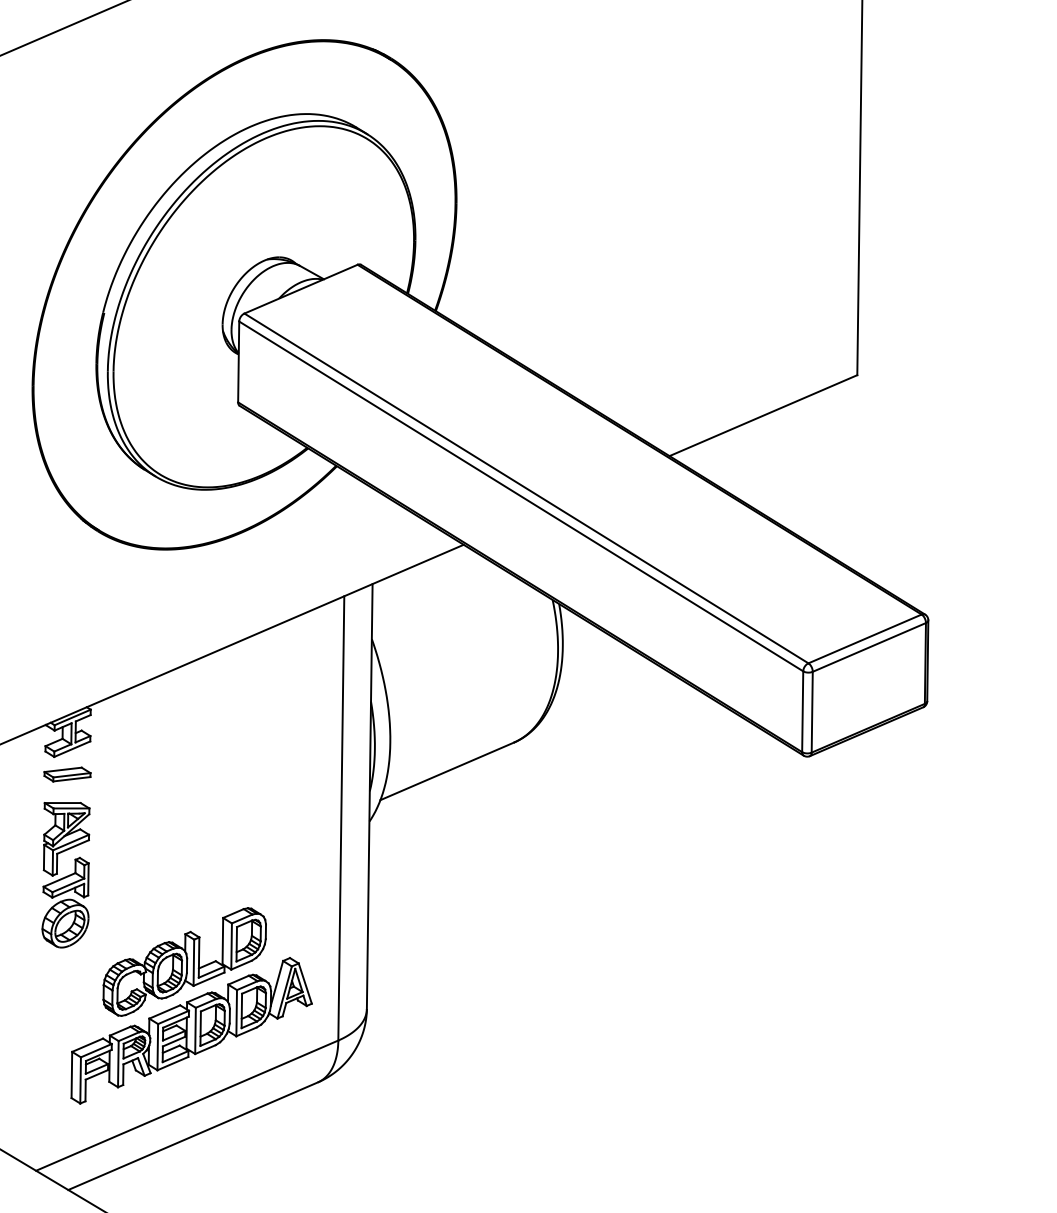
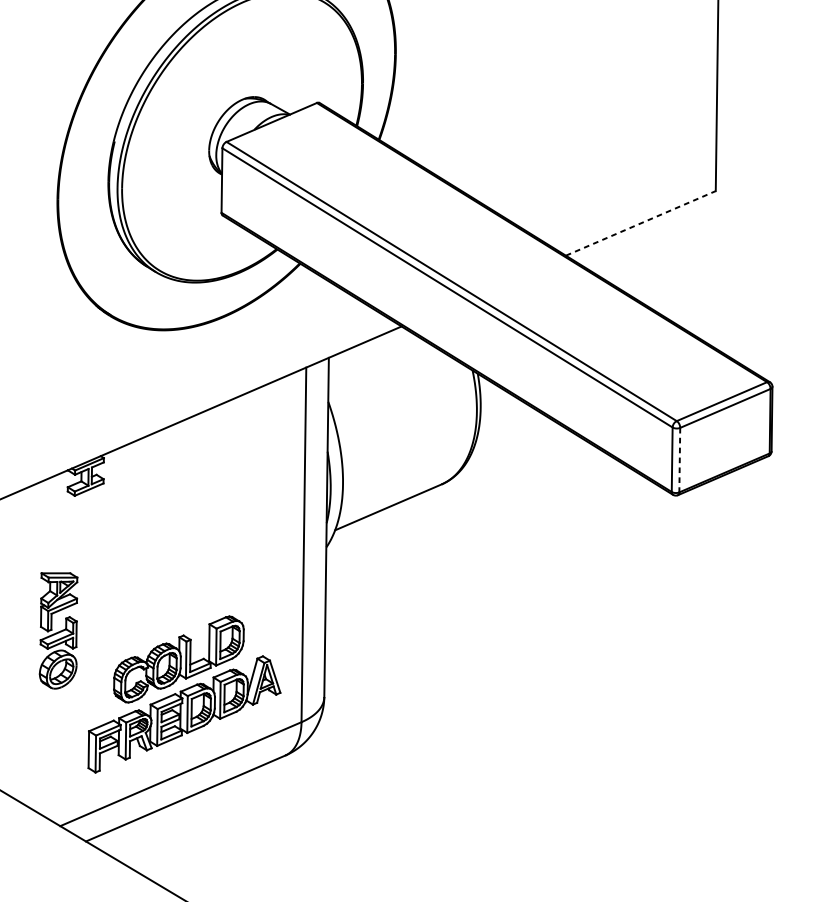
line: (763, 415) -> (640, 223), solid -> dashed
line: (812, 712) -> (680, 460), solid -> dashed
part: (67, 774) -> (85, 509), removed
part: (65, 875) -> (58, 631), moved

